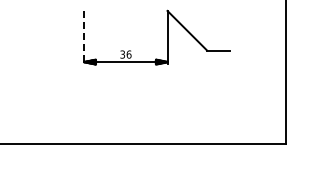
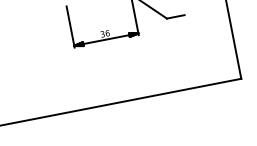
line: (84, 37) -> (70, 26), dashed -> solid

